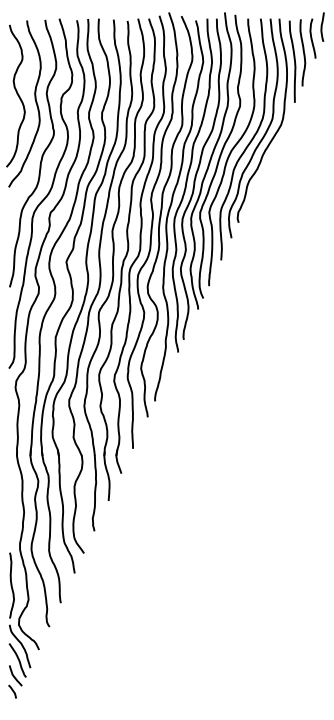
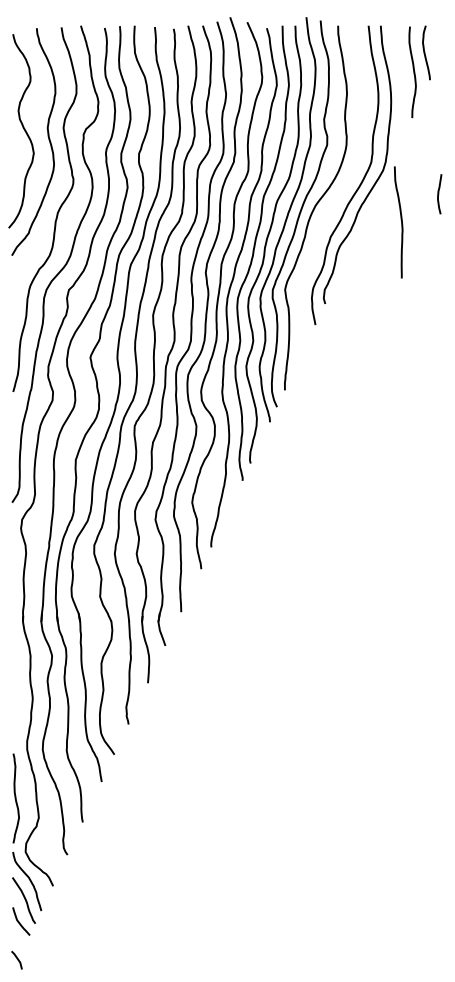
curve: (322, 27) -> (439, 194), moved
curve: (294, 61) -> (401, 222), moved
curve: (249, 142) -> (339, 194), removed
curve: (12, 690) -> (16, 958), moved

